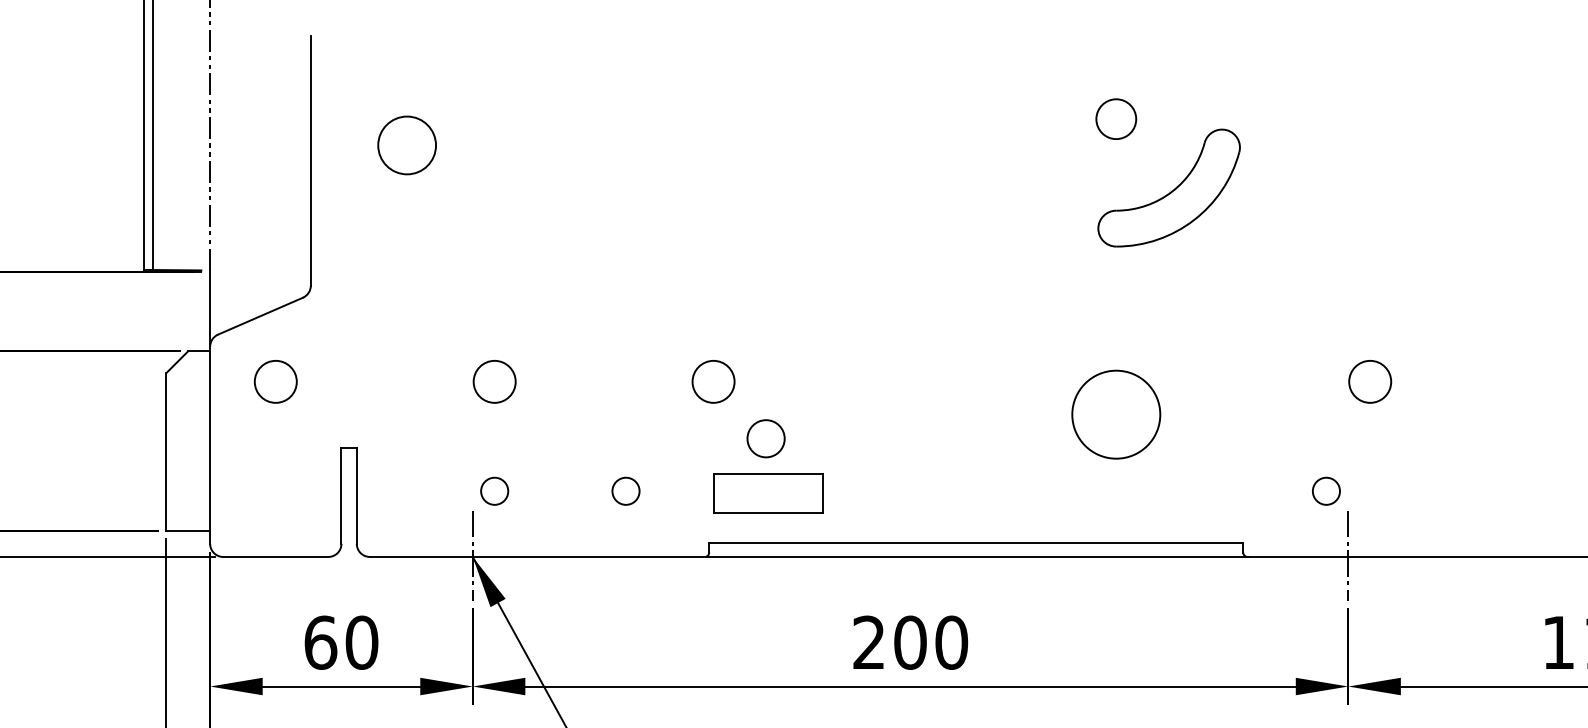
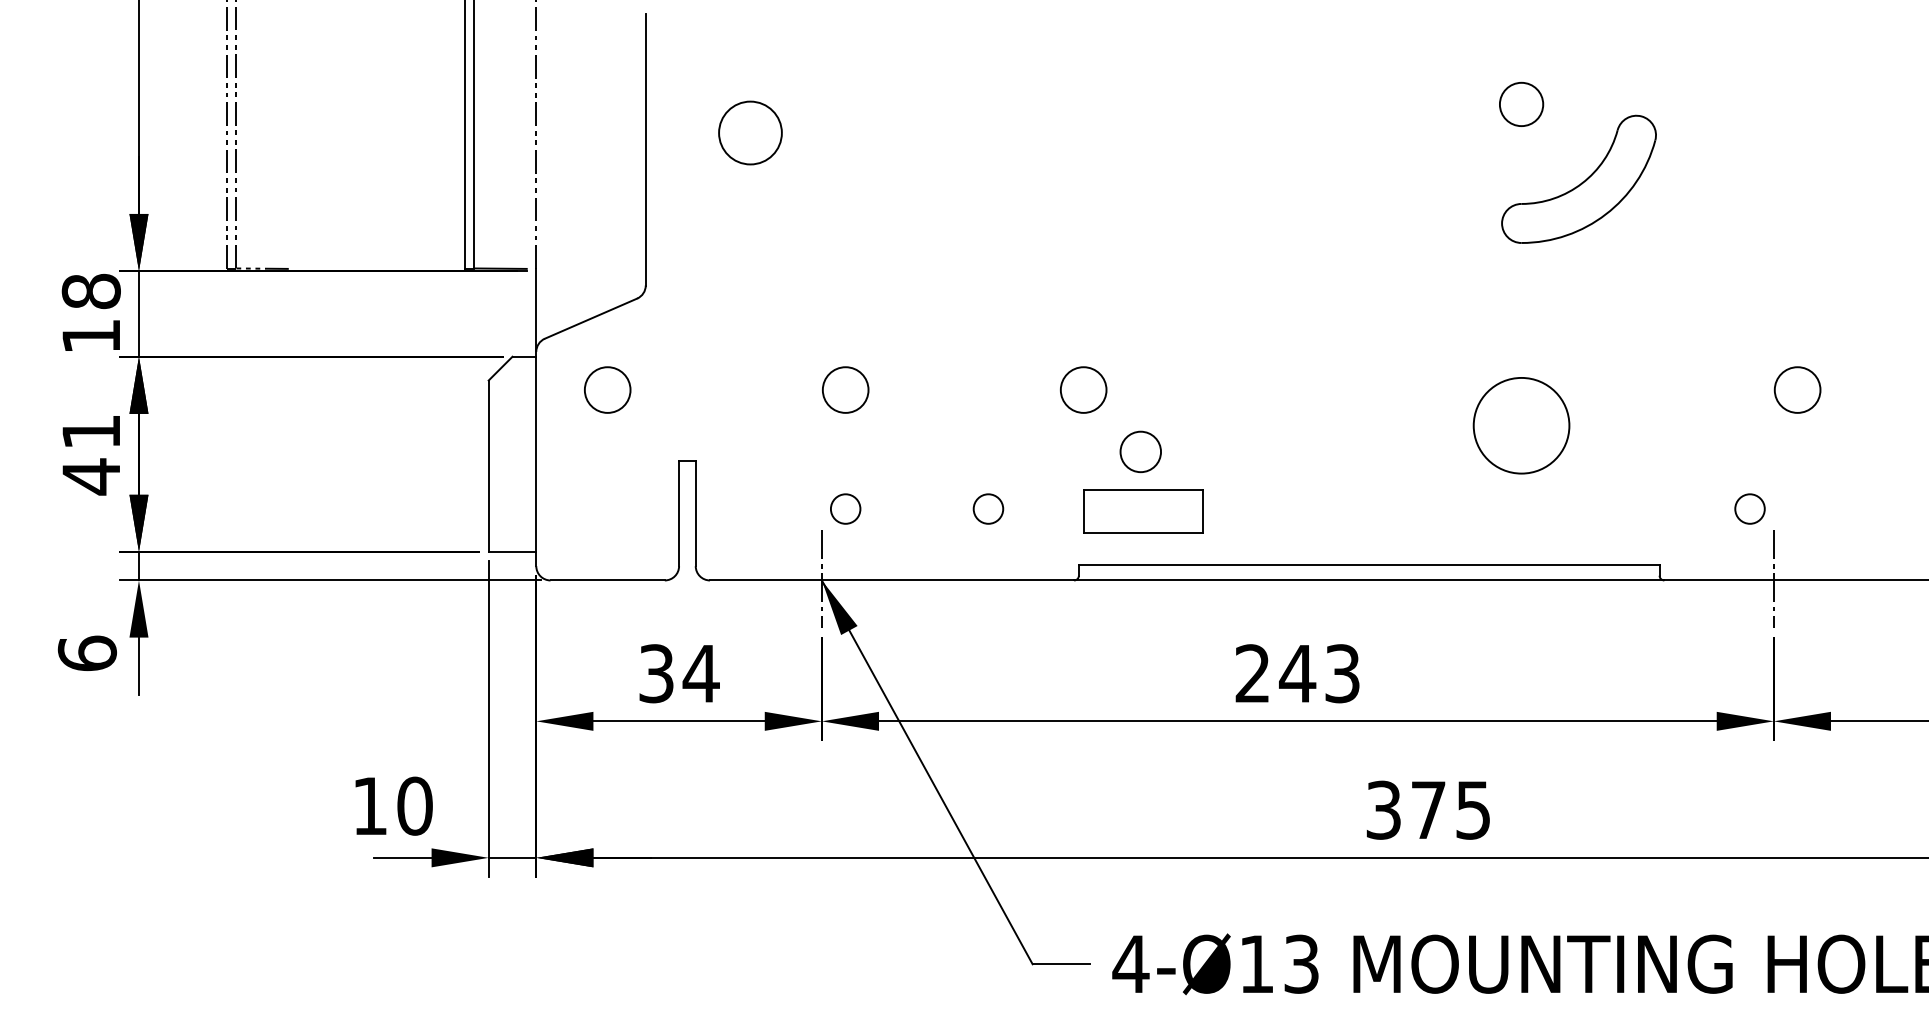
text: (341, 642) -> (679, 673), 60 -> 34
text: (930, 642) -> (1319, 673), 200 -> 243

